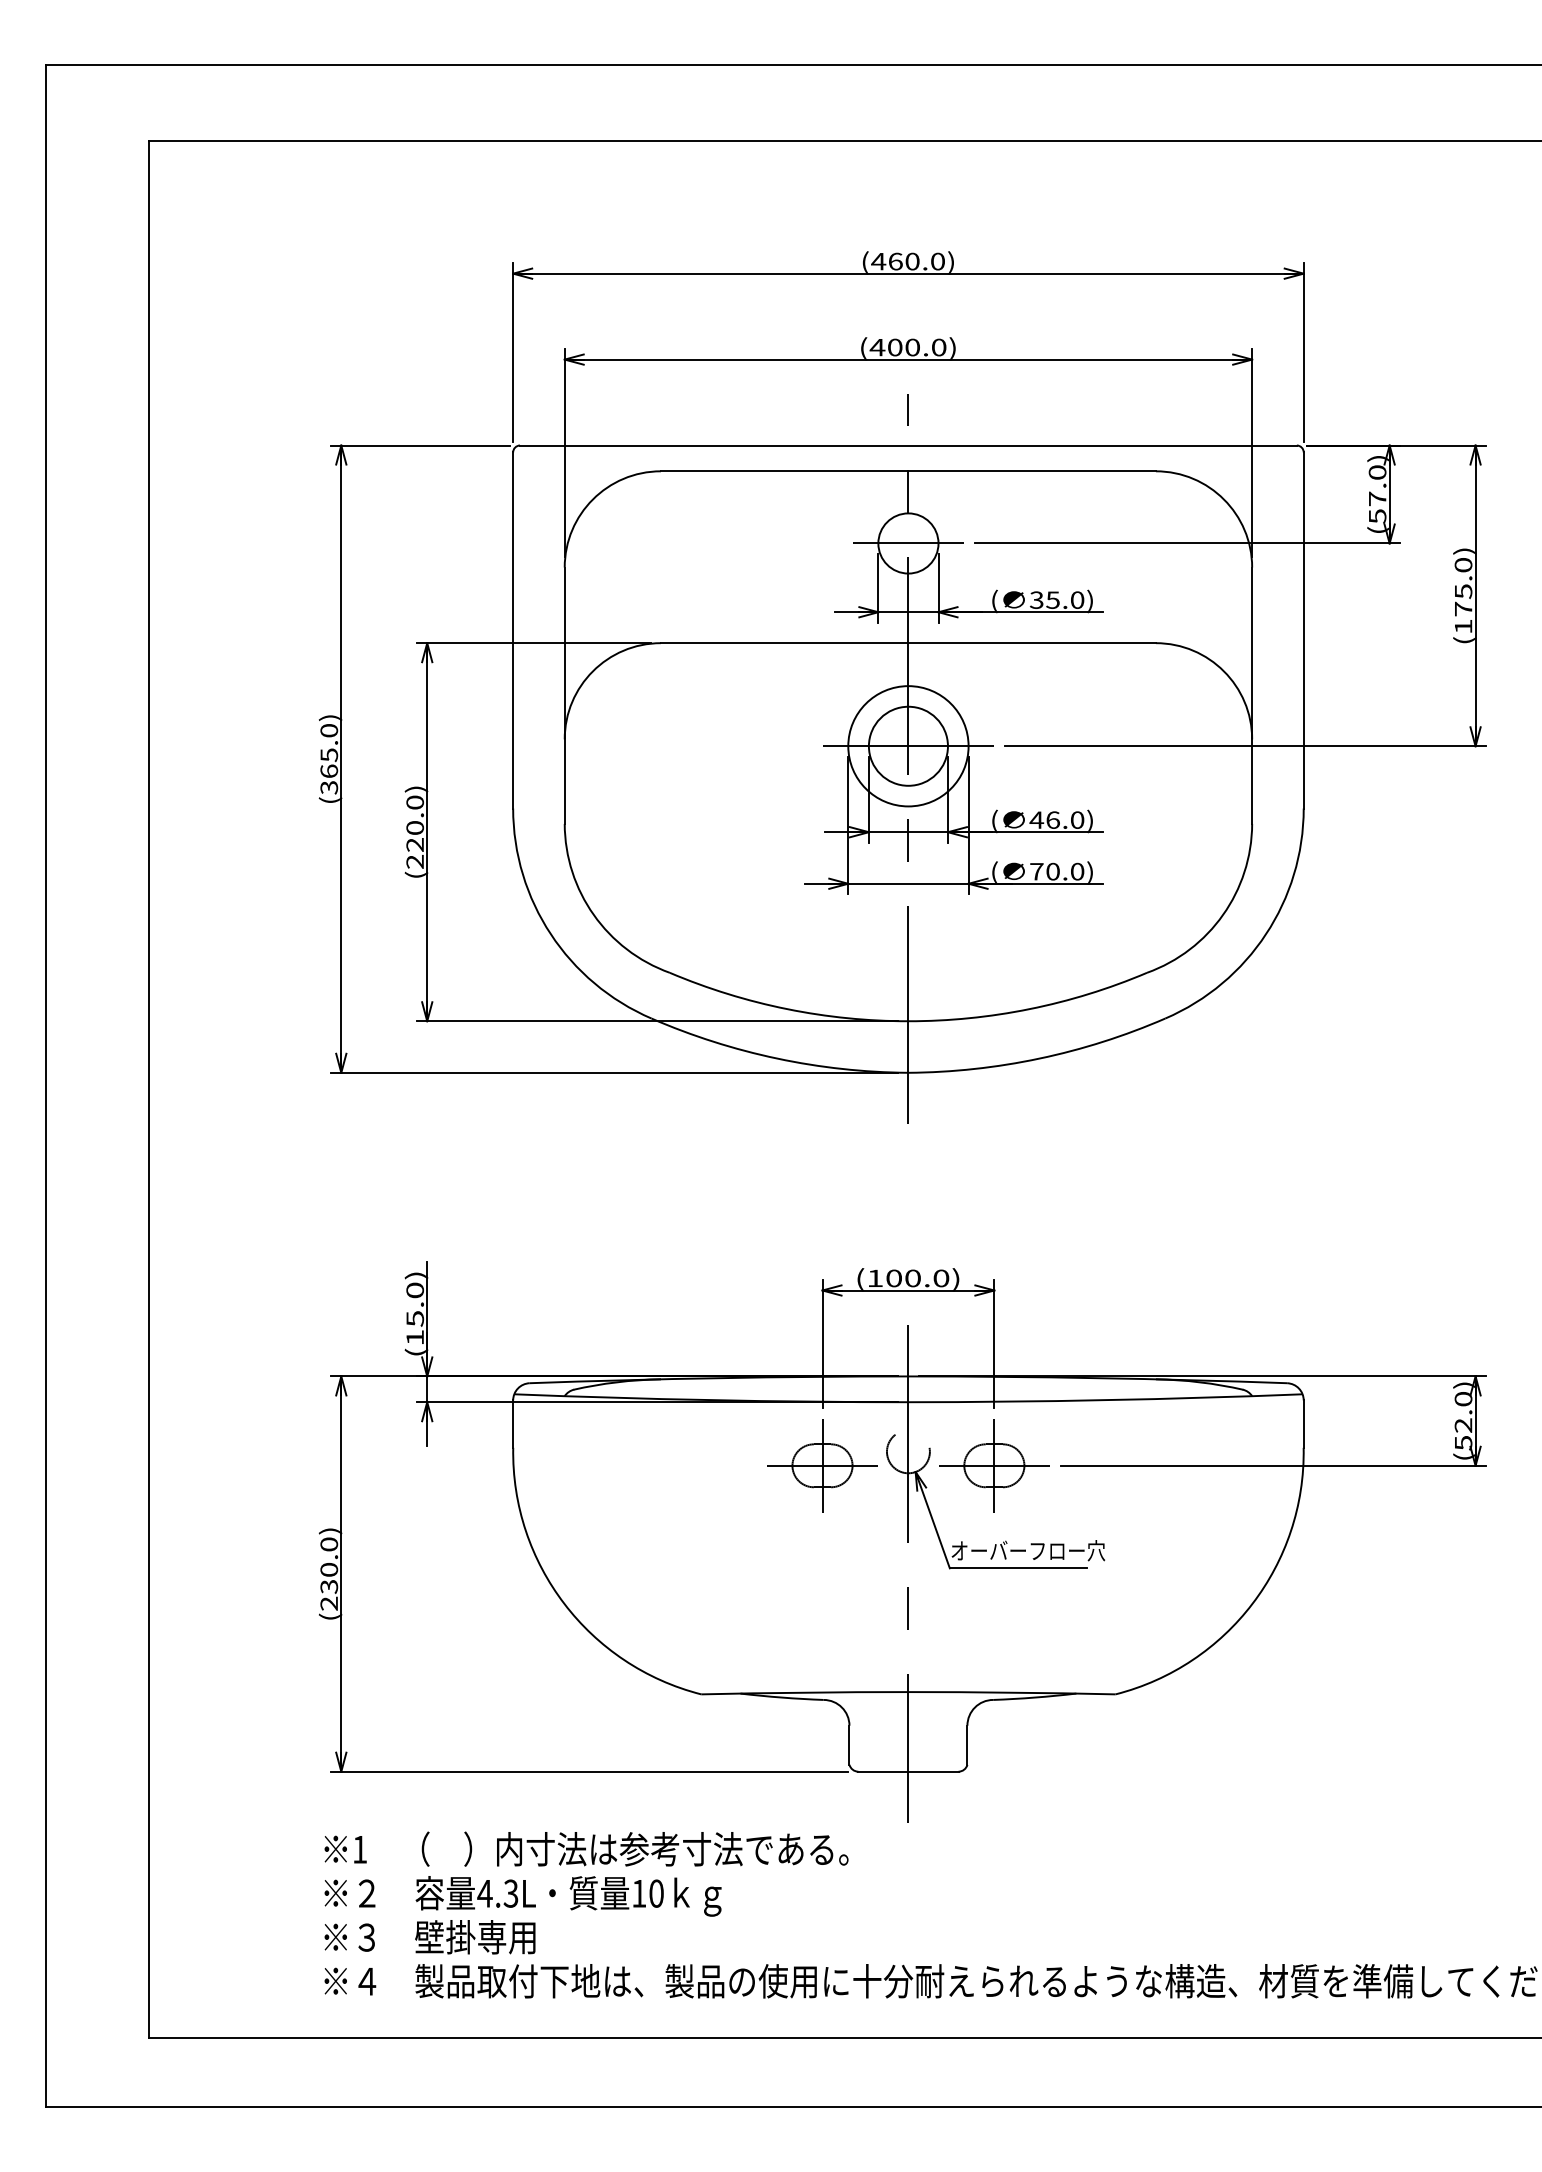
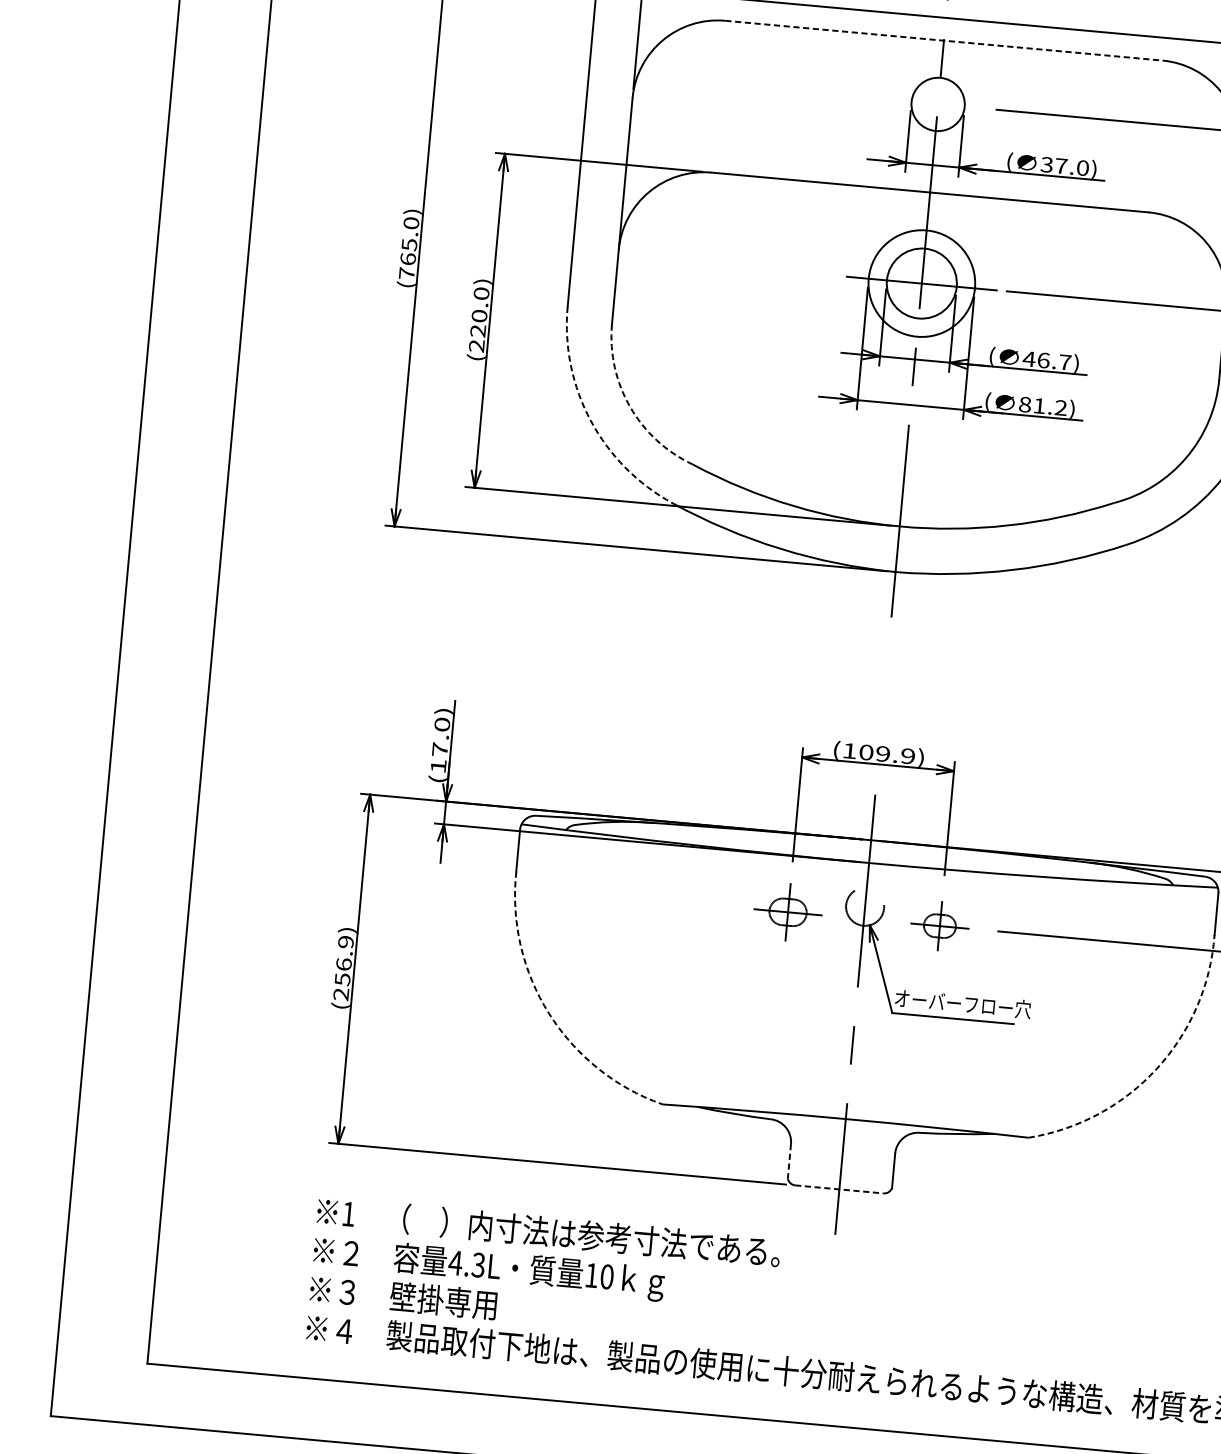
line: (908, 471) -> (943, 40), solid -> dashed
line: (908, 543) -> (938, 104), removed
text: (1052, 599) -> (1060, 165), 35.0) -> 37.0)
text: (329, 787) -> (407, 273), (365.0) -> (765.0)
text: (1077, 819) -> (1065, 361), 46.0) -> 46.7)
text: (1057, 871) -> (1043, 406), 70.0) -> 81.2)
arc: (593, 914) -> (630, 406), solid -> dashed
arc: (550, 934) -> (590, 421), solid -> dashed
text: (927, 1278) -> (895, 755), (100.0) -> (109.9)
text: (415, 1318) -> (440, 749), (15.0) -> (17.0)
part: (822, 1465) -> (788, 912), size x0.7
part: (994, 1465) -> (940, 925), size x0.6
text: (329, 1565) -> (344, 960), (230.0) -> (256.9)
arc: (564, 1603) -> (549, 1013), solid -> dashed
arc: (1252, 1603) -> (1156, 1068), solid -> dashed
line: (849, 1745) -> (789, 1161), solid -> dashed
line: (908, 1771) -> (839, 1189), solid -> dashed

